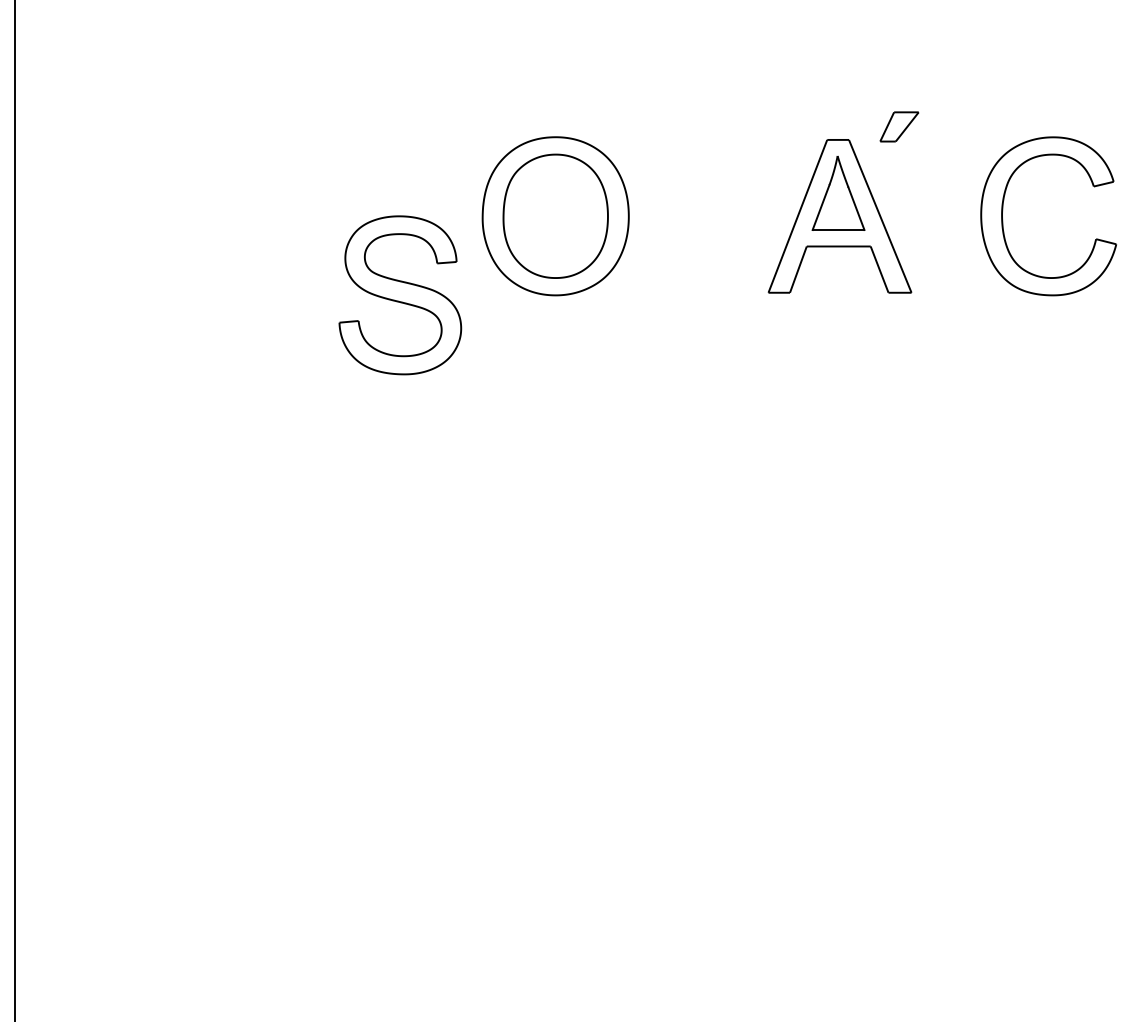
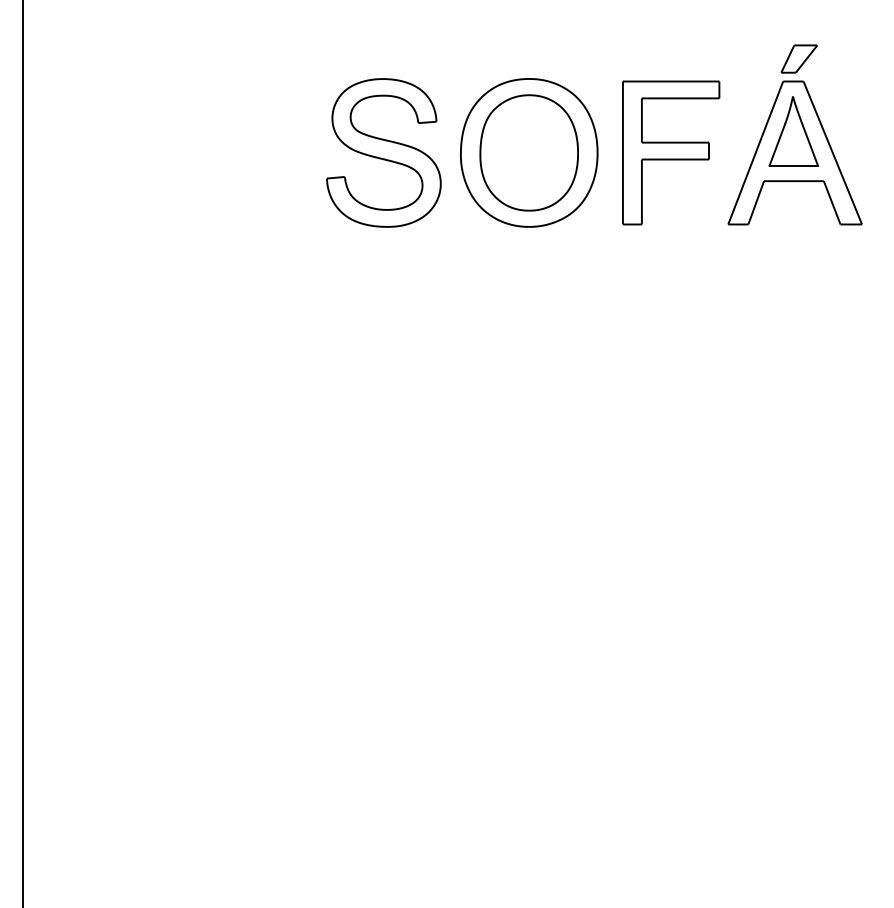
part: (899, 126) -> (799, 58), moved
part: (707, 216) -> (671, 153), added
part: (400, 295) -> (384, 153), moved

